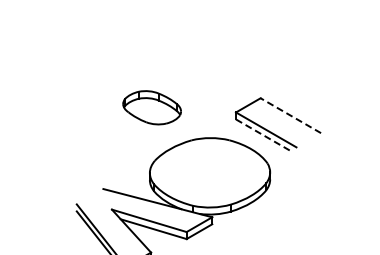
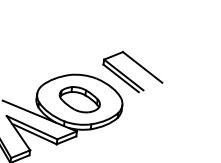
part: (151, 107) -> (79, 99), moved
line: (290, 115) -> (142, 67), dashed -> solid
line: (263, 135) -> (121, 78), dashed -> solid

